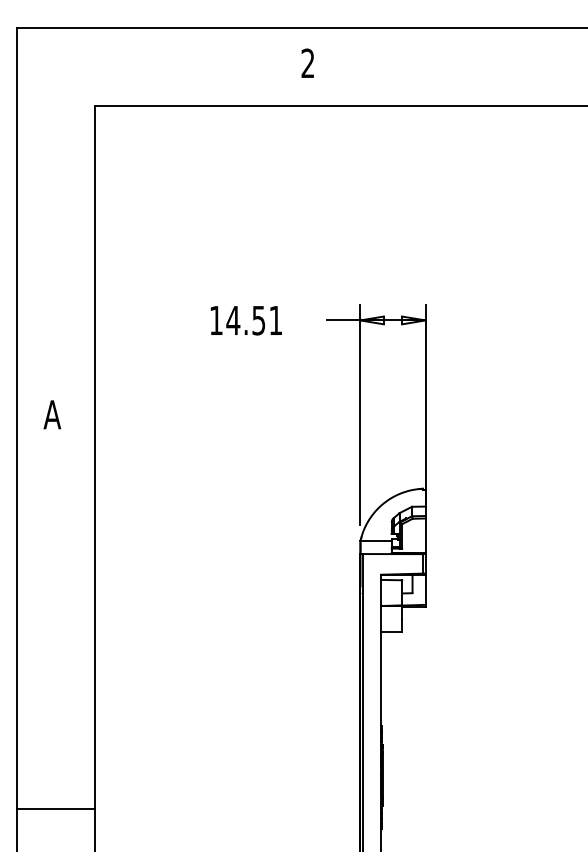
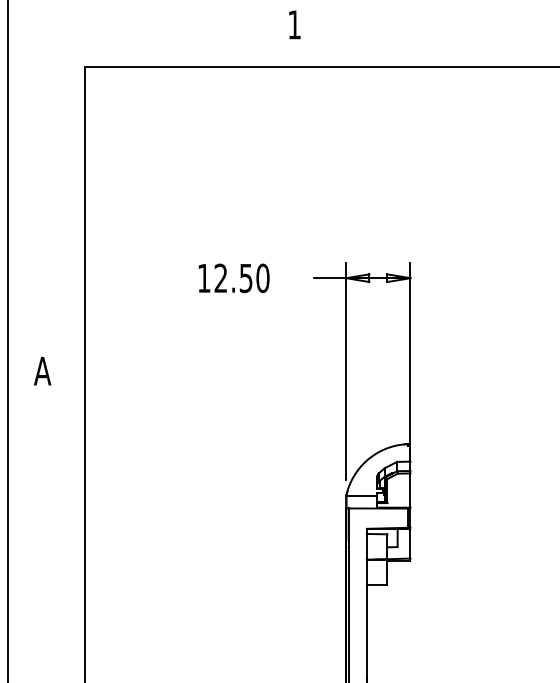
text: (307, 62) -> (294, 23), 2 -> 1
text: (254, 320) -> (241, 278), 14.51 -> 12.50

